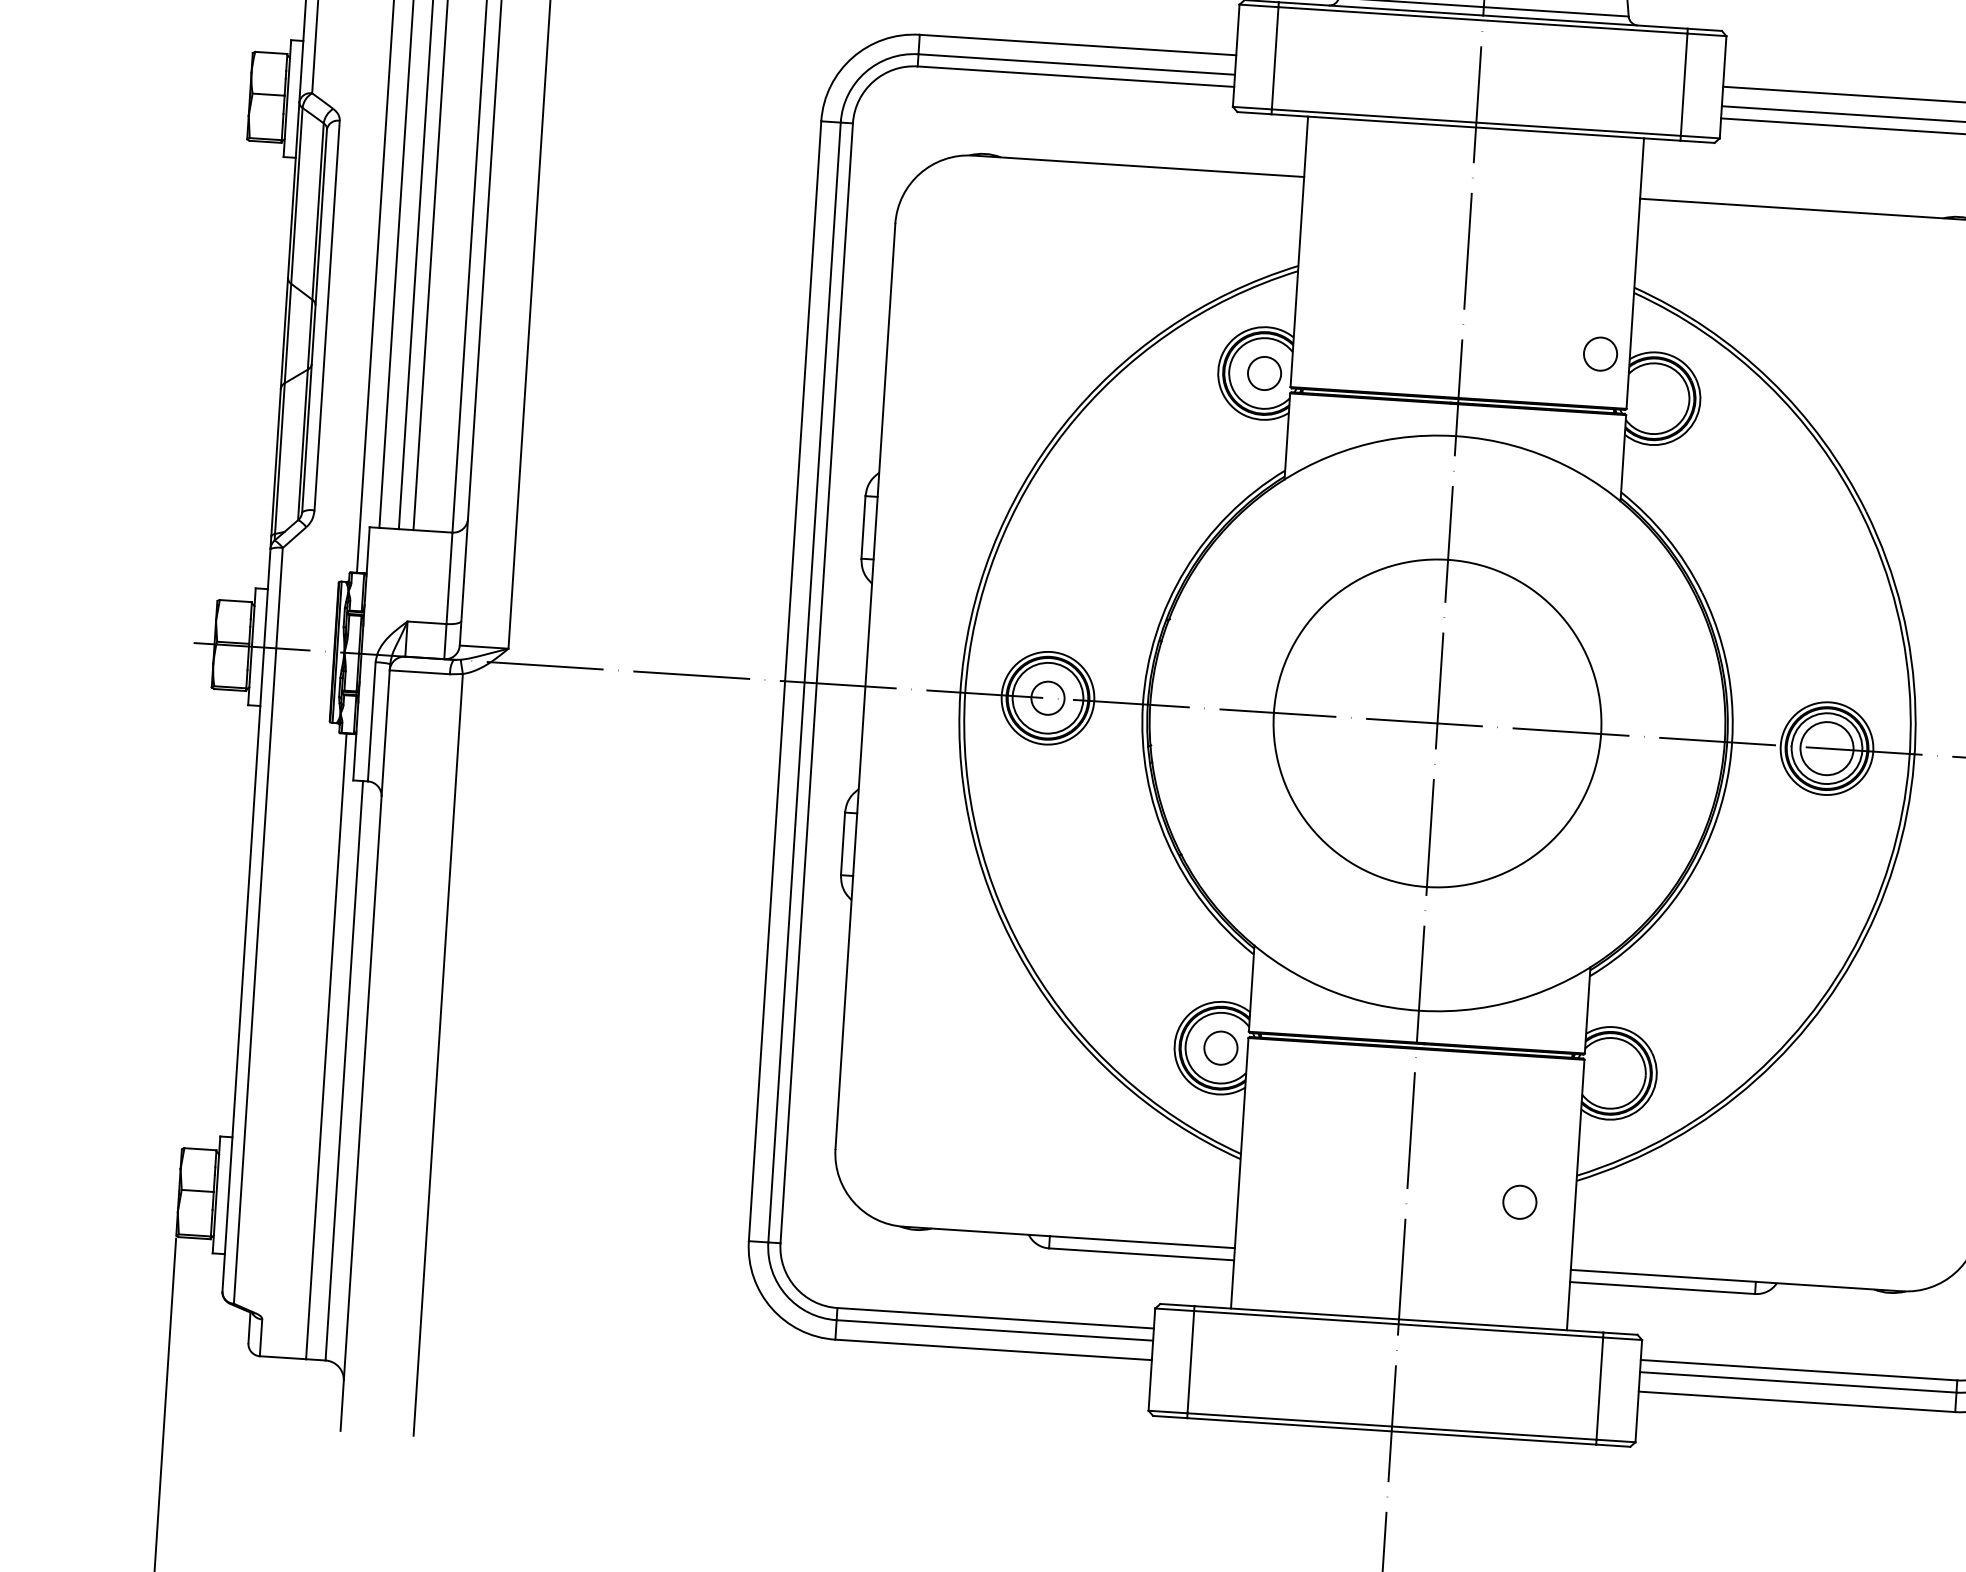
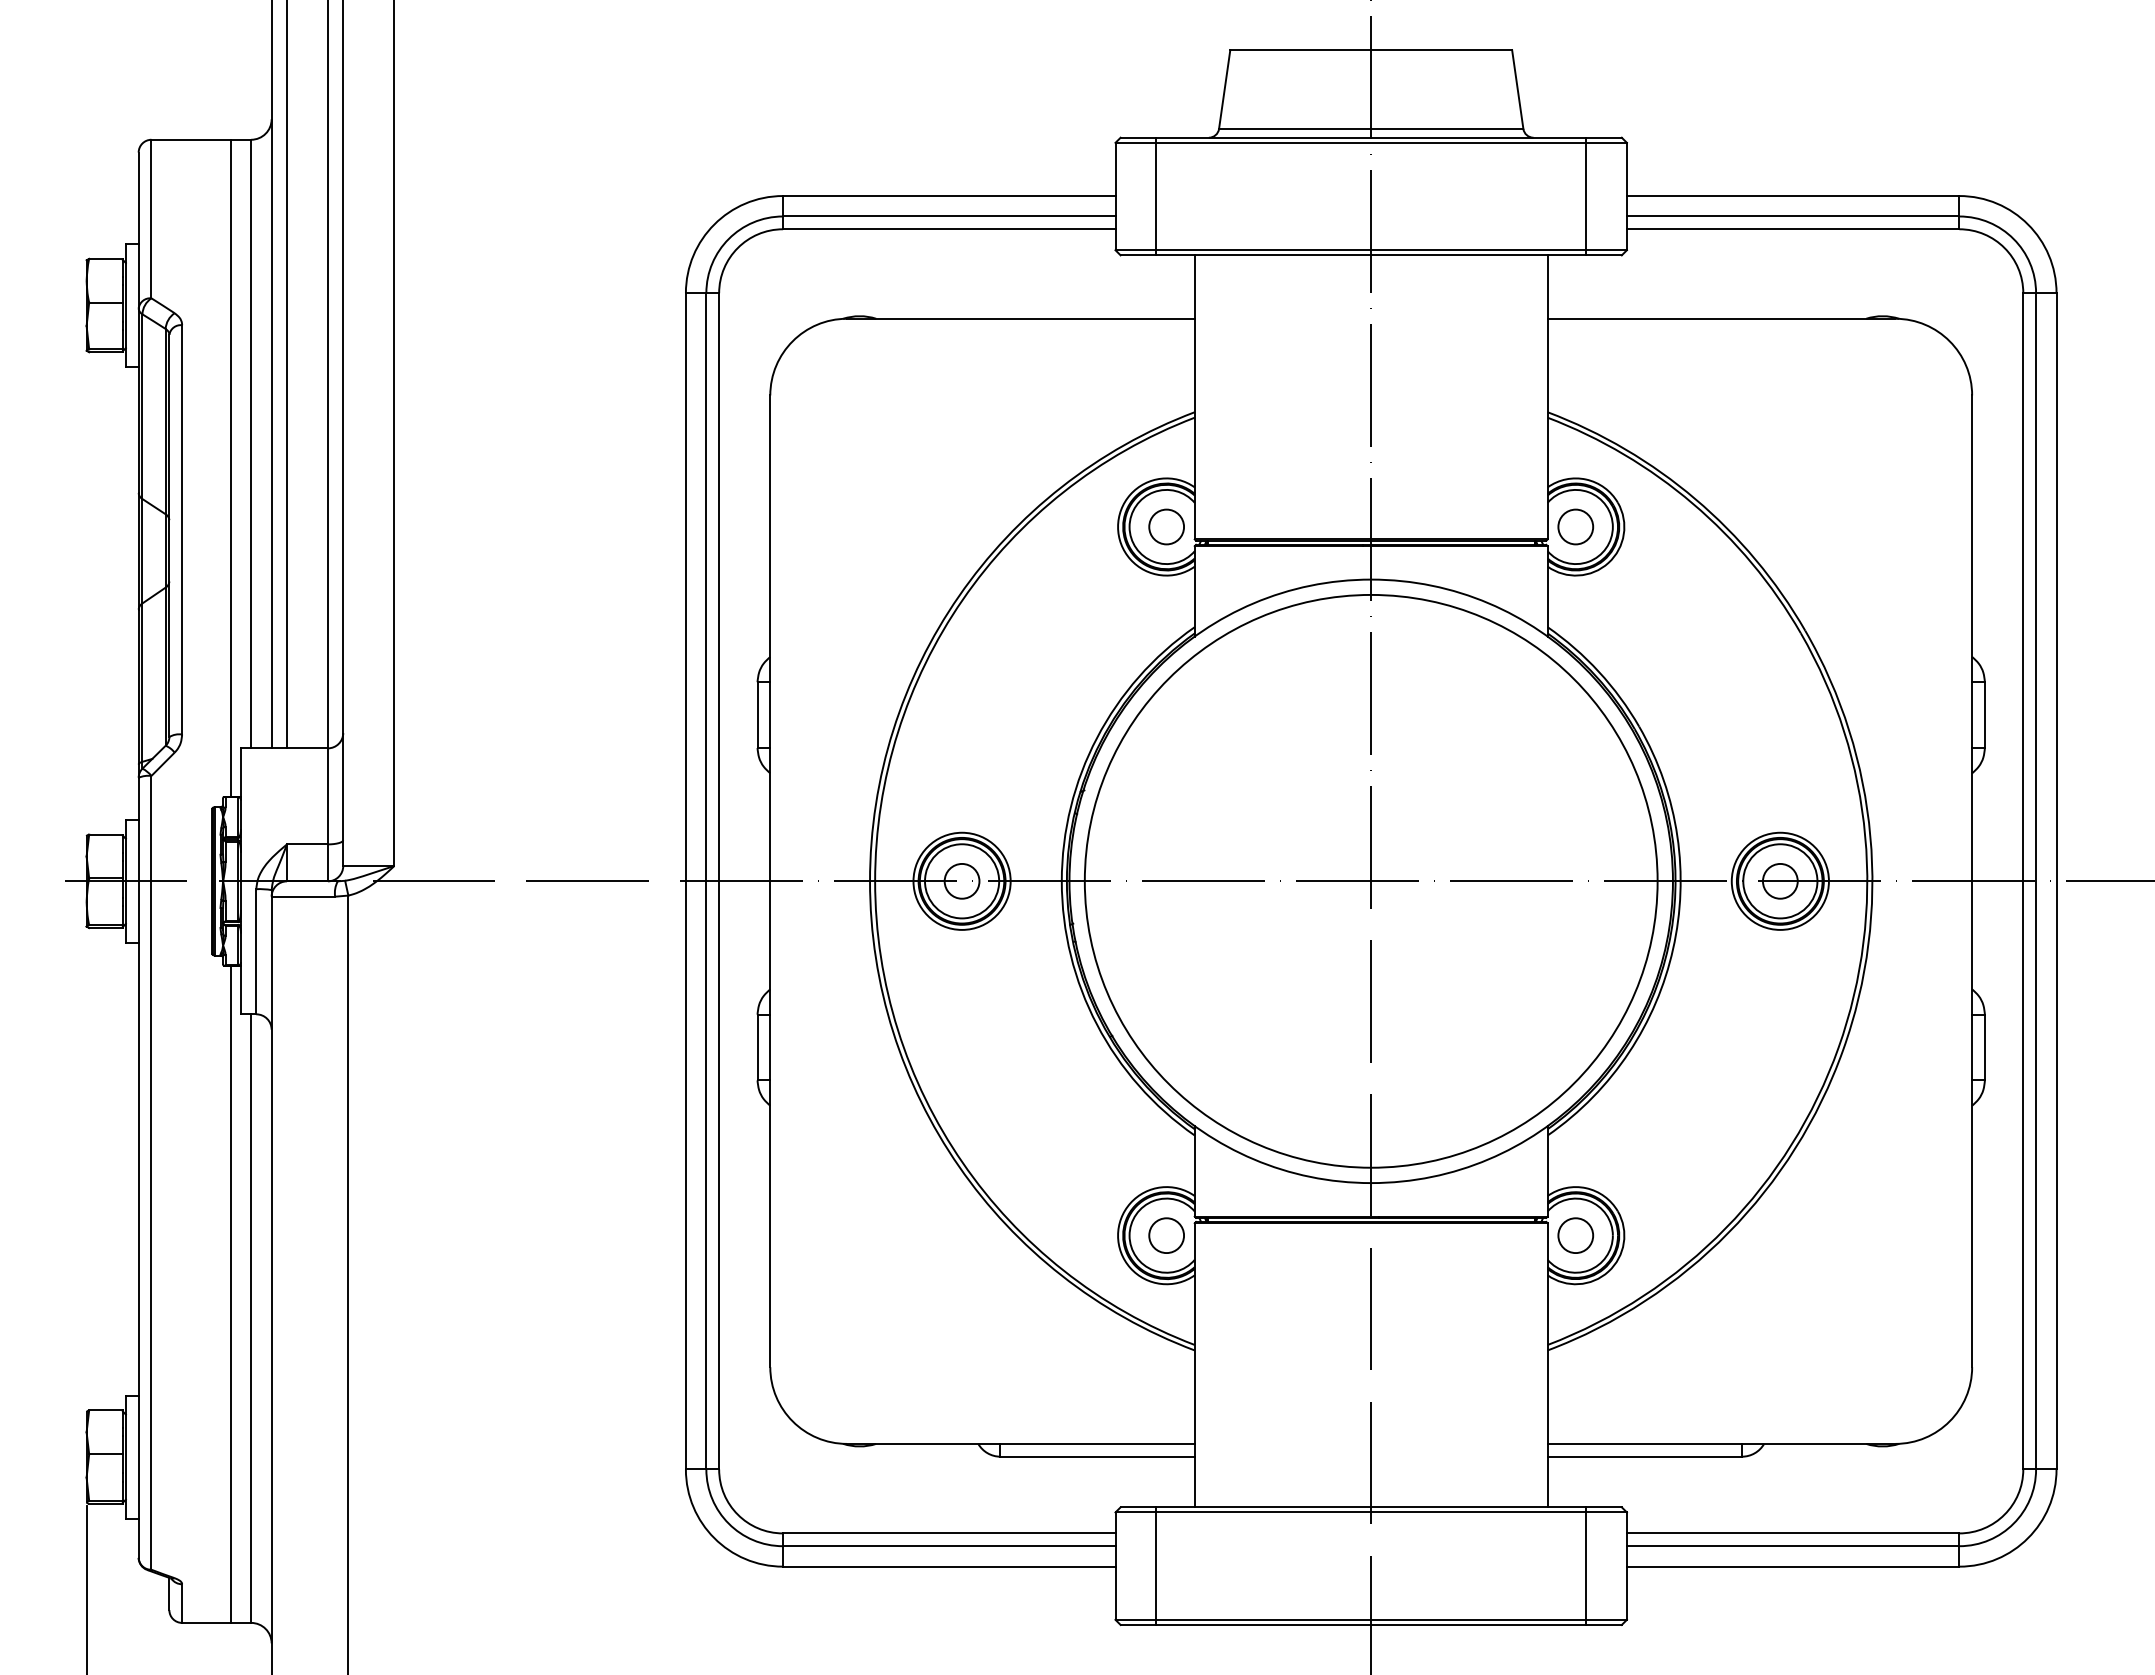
circle: (1600, 353) -> (1575, 526), moved
circle: (1436, 722) -> (1370, 880), size x1.67
circle: (1826, 747) -> (1779, 880), size x0.62
circle: (1519, 1202) -> (1575, 1235), moved

